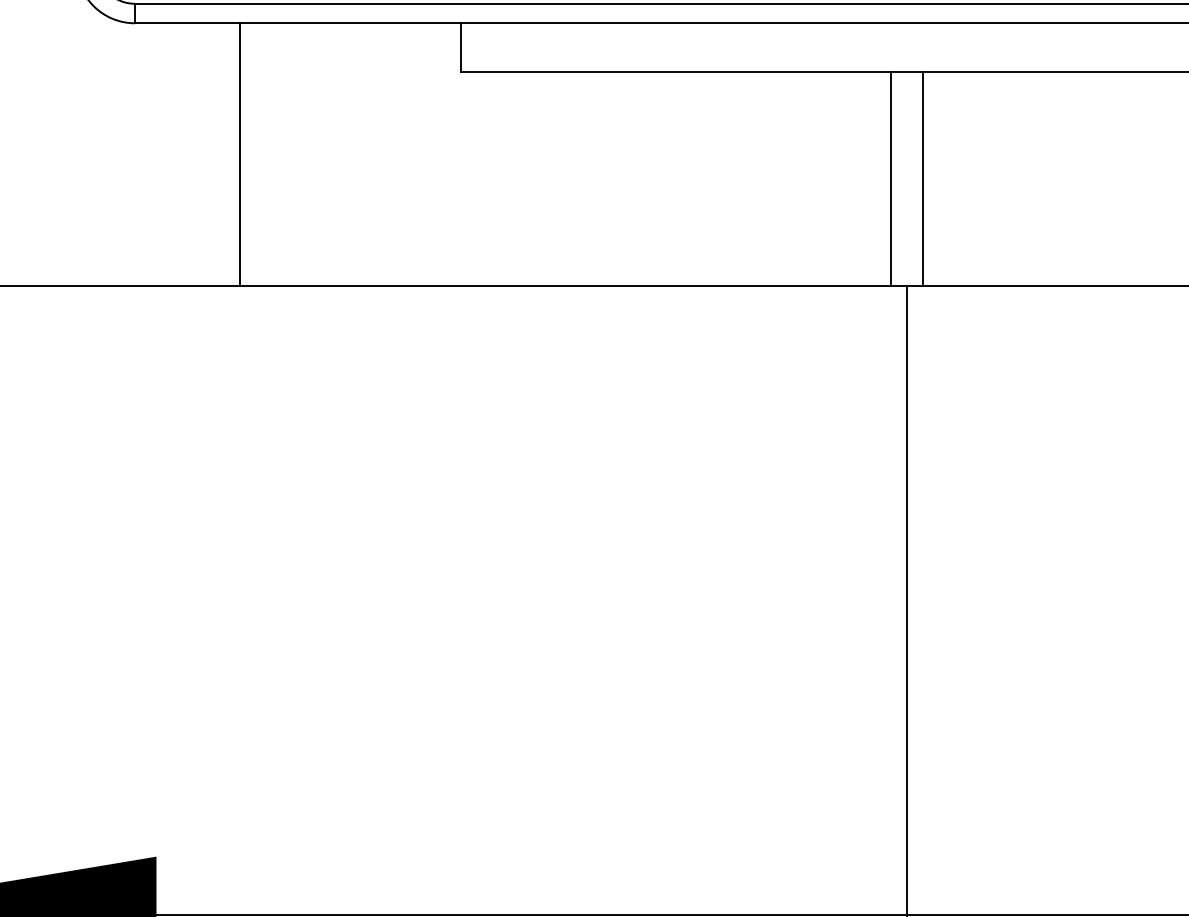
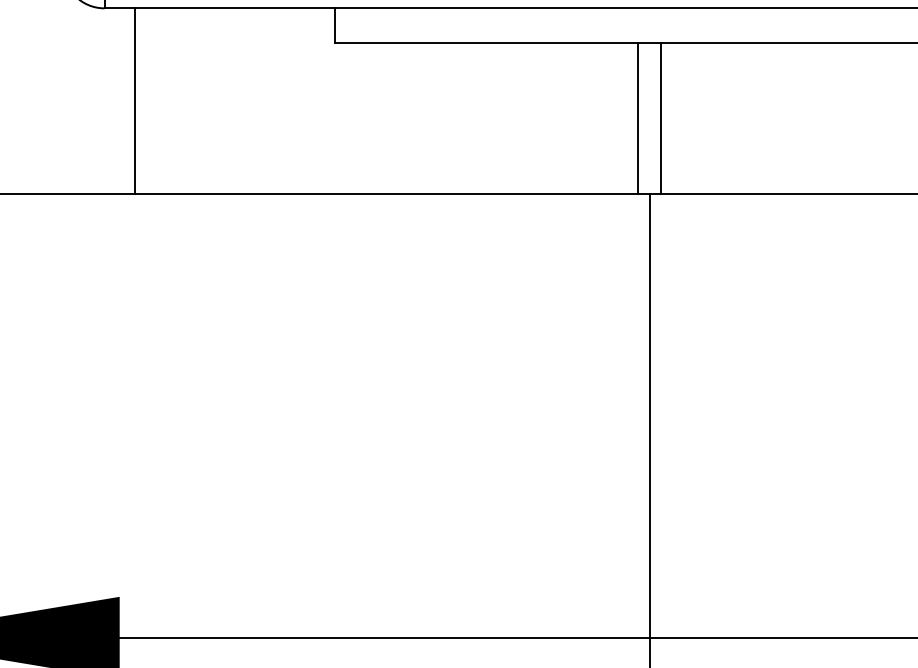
line: (239, 155) -> (134, 101), moved

